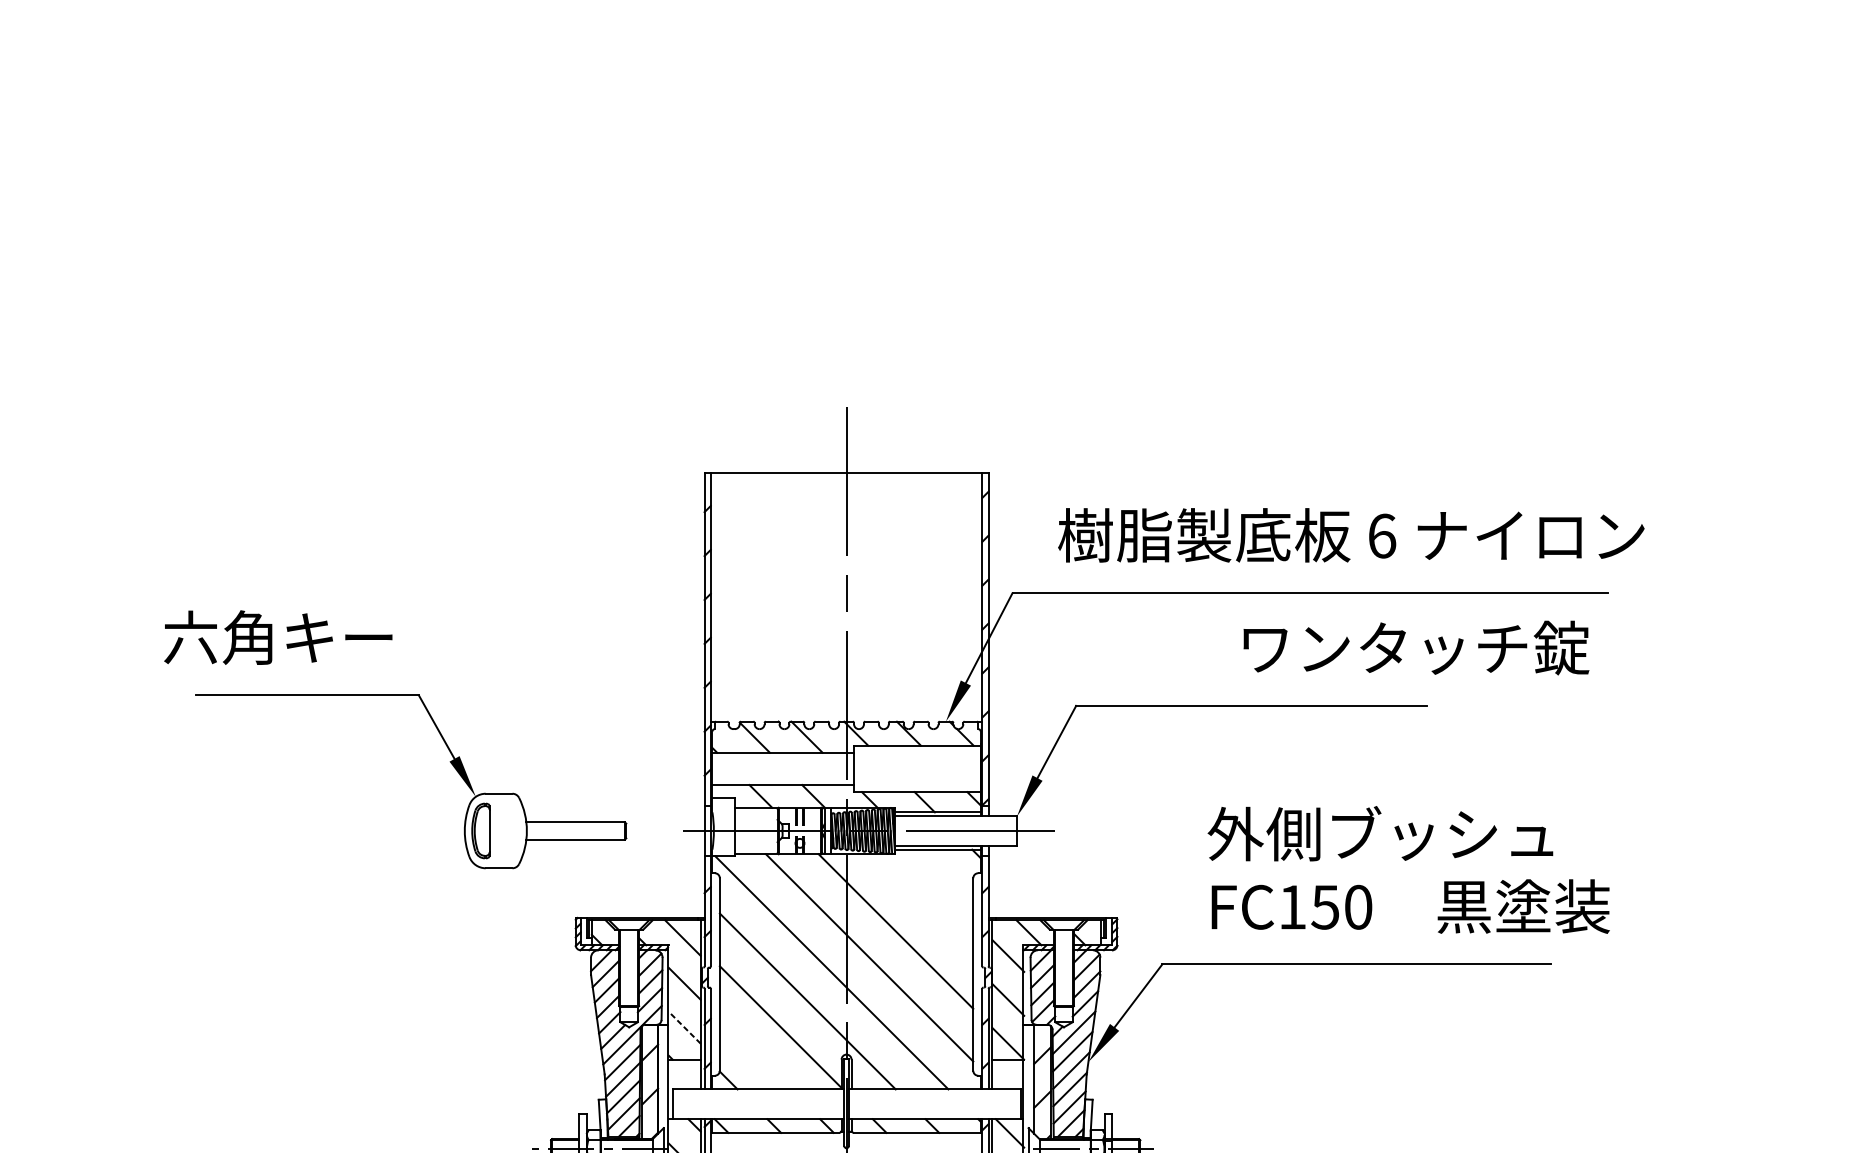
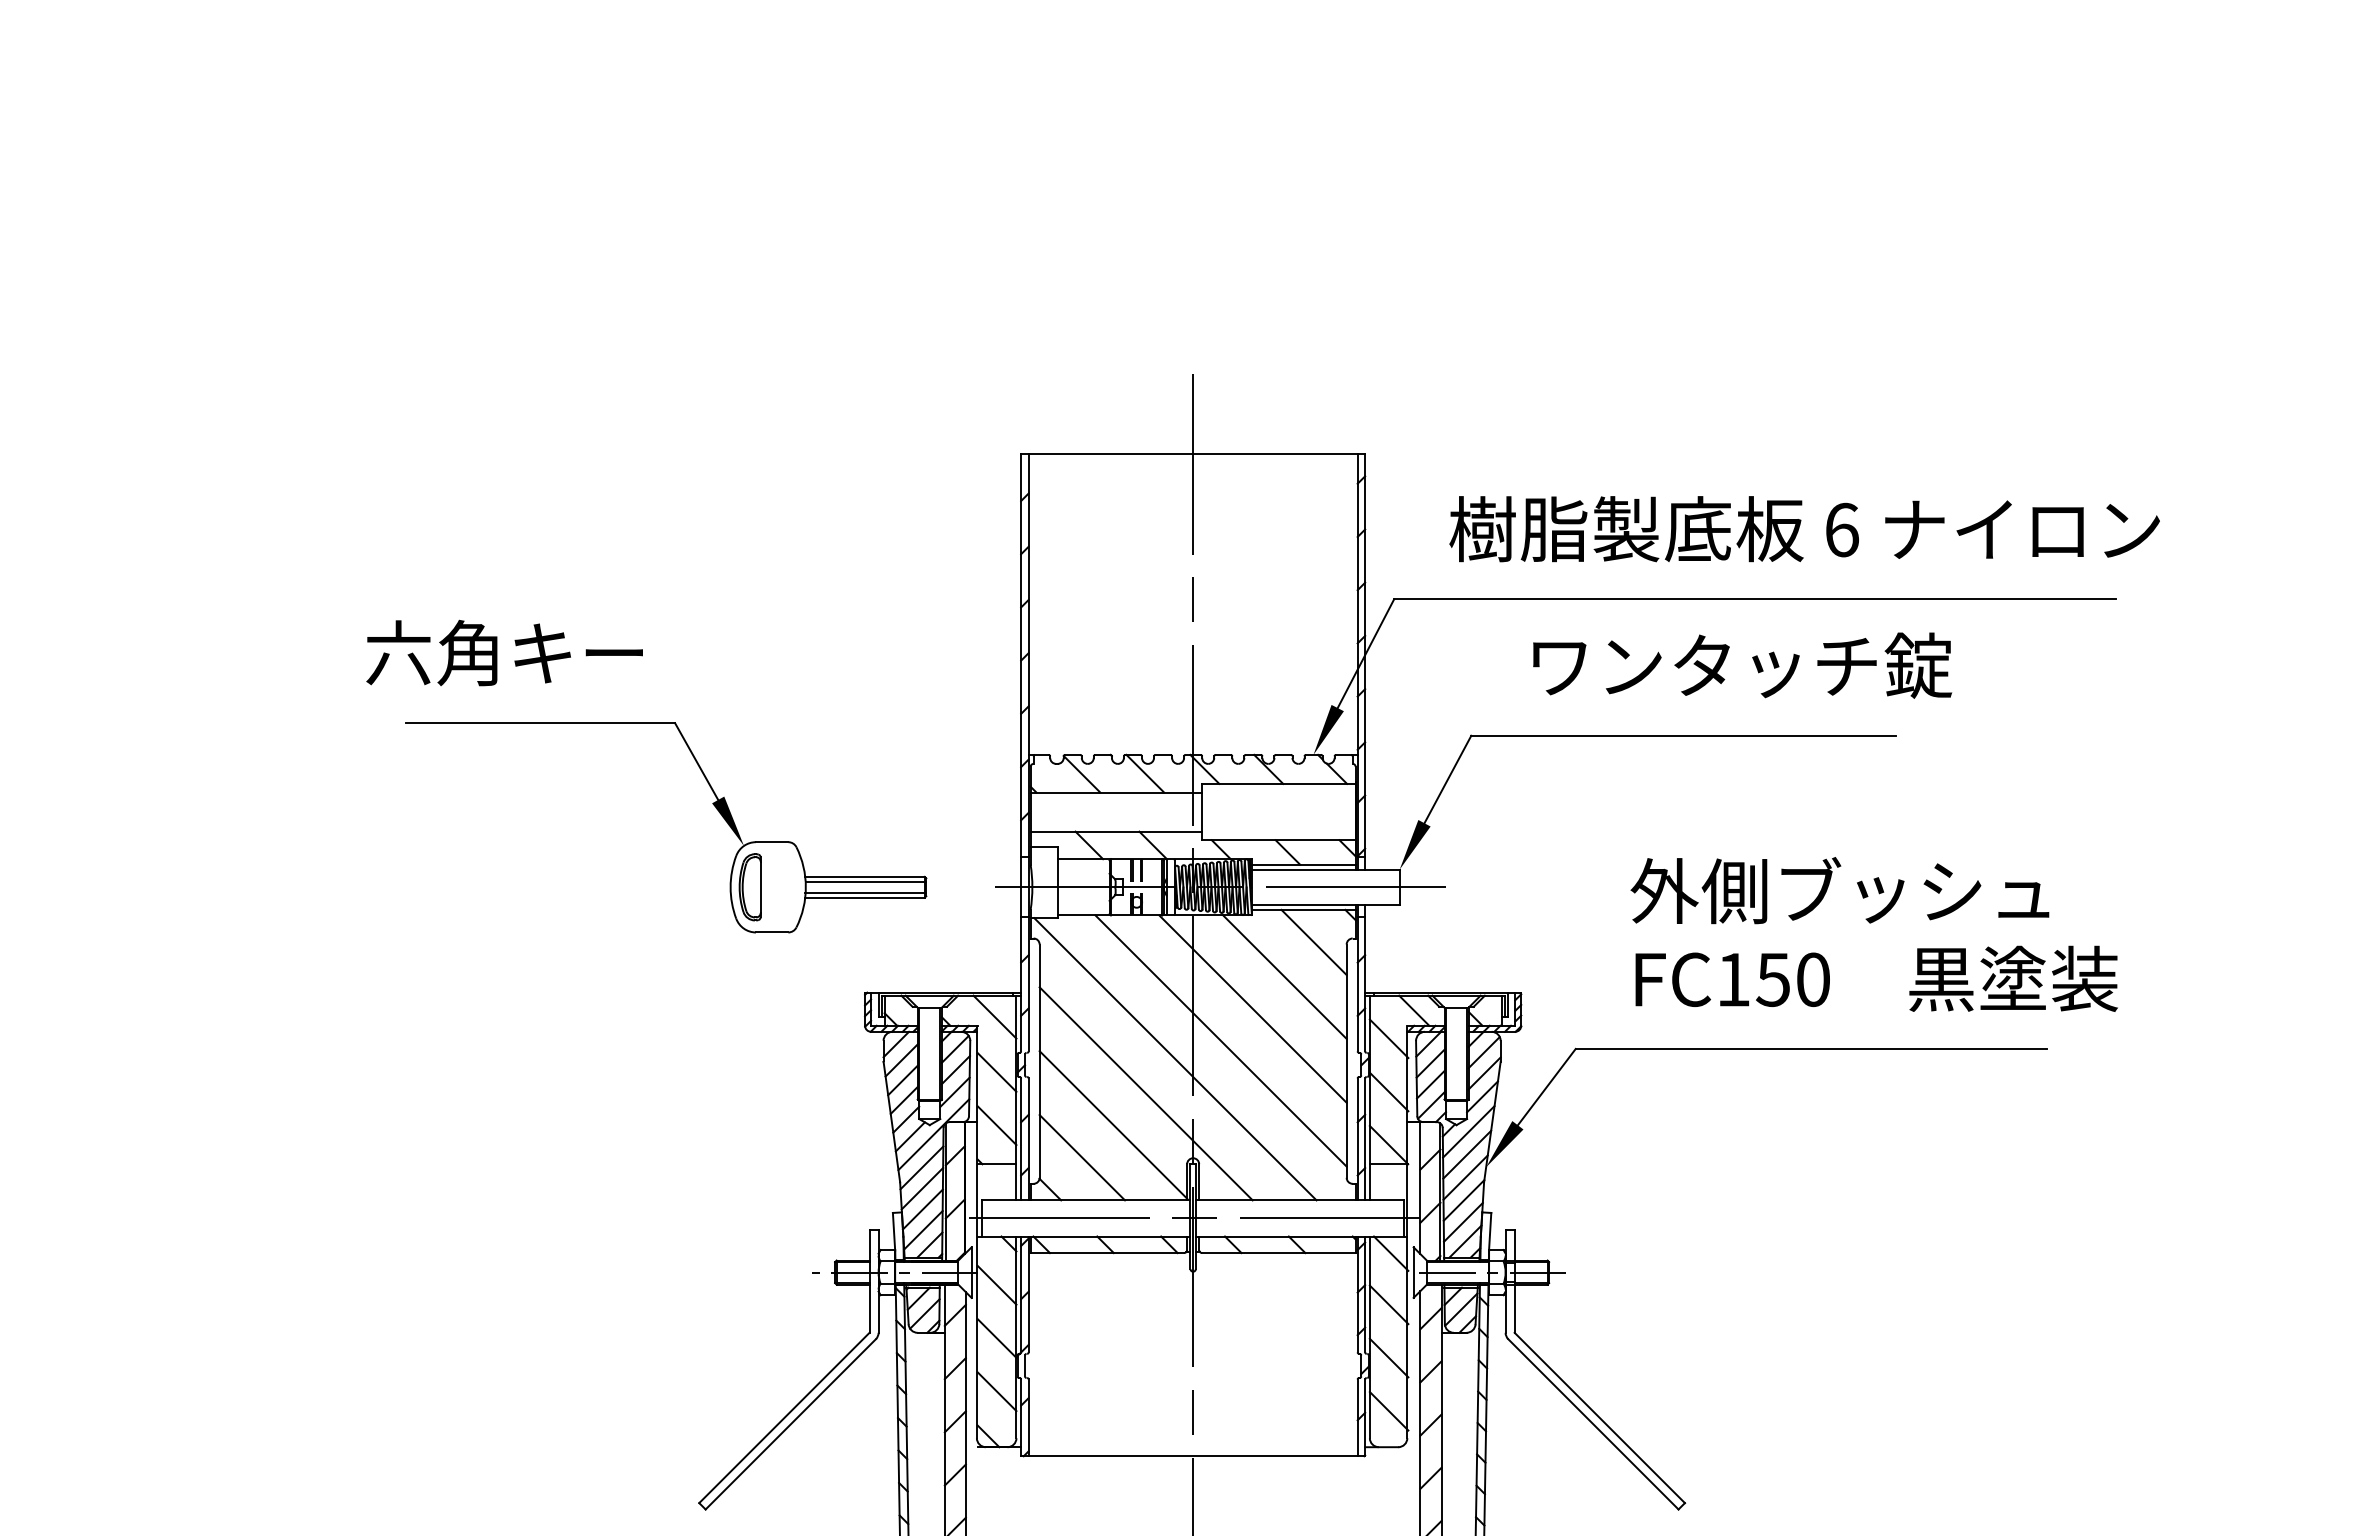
text: (1416, 647) -> (1742, 665), moved
line: (576, 827) -> (865, 882), added
line: (576, 835) -> (865, 892), added
line: (945, 876) -> (1313, 942), added
line: (921, 904) -> (1284, 976), added
line: (684, 1027) -> (996, 1125), dashed -> solid
line: (755, 1054) -> (1082, 1157), added
line: (846, 1104) -> (1192, 1218), added

